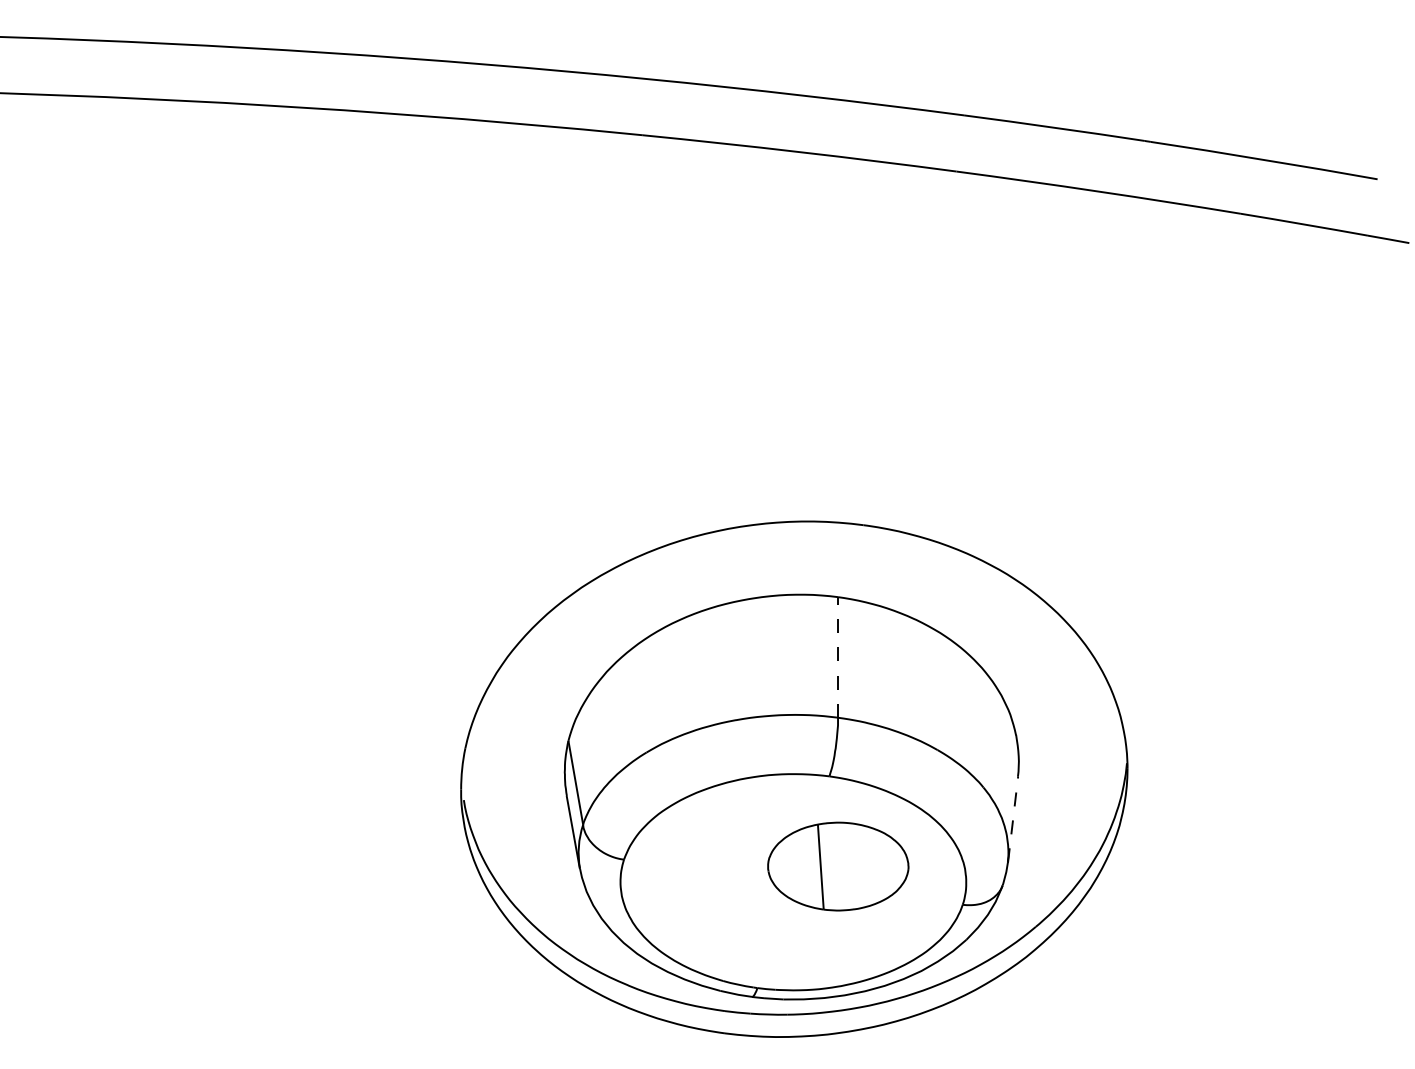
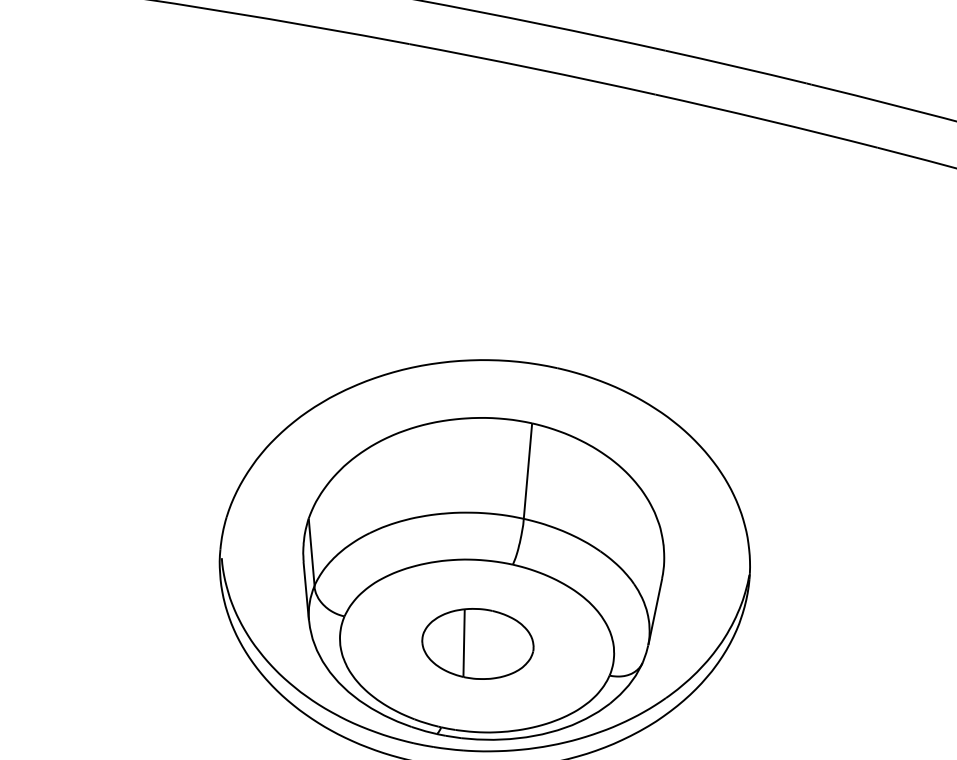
line: (838, 656) -> (528, 470), dashed -> solid
line: (1013, 819) -> (655, 611), dashed -> solid
part: (838, 866) -> (478, 643), moved

